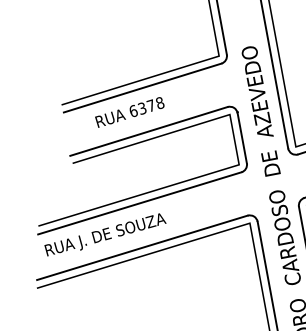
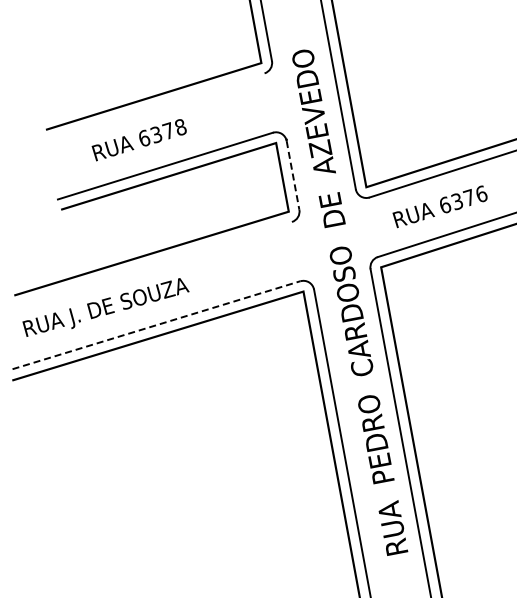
line: (142, 87) -> (156, 106), removed
line: (242, 138) -> (293, 175), solid -> dashed
line: (139, 202) -> (152, 263), removed
line: (142, 248) -> (156, 325), solid -> dashed

